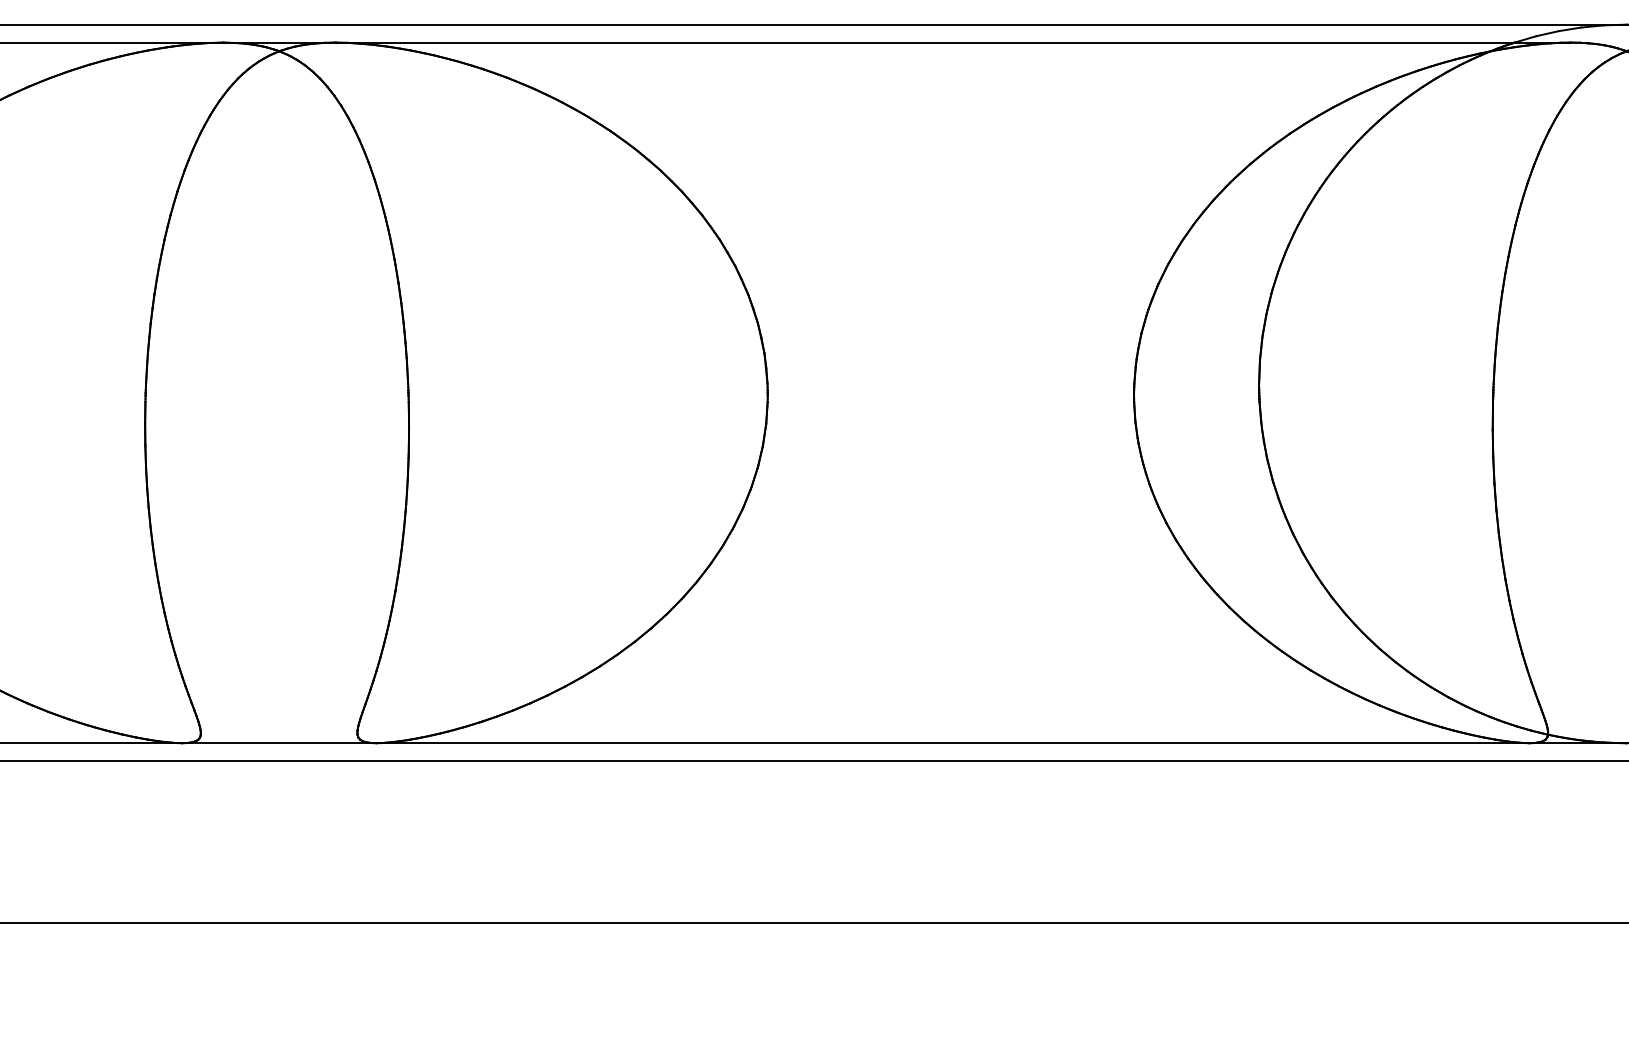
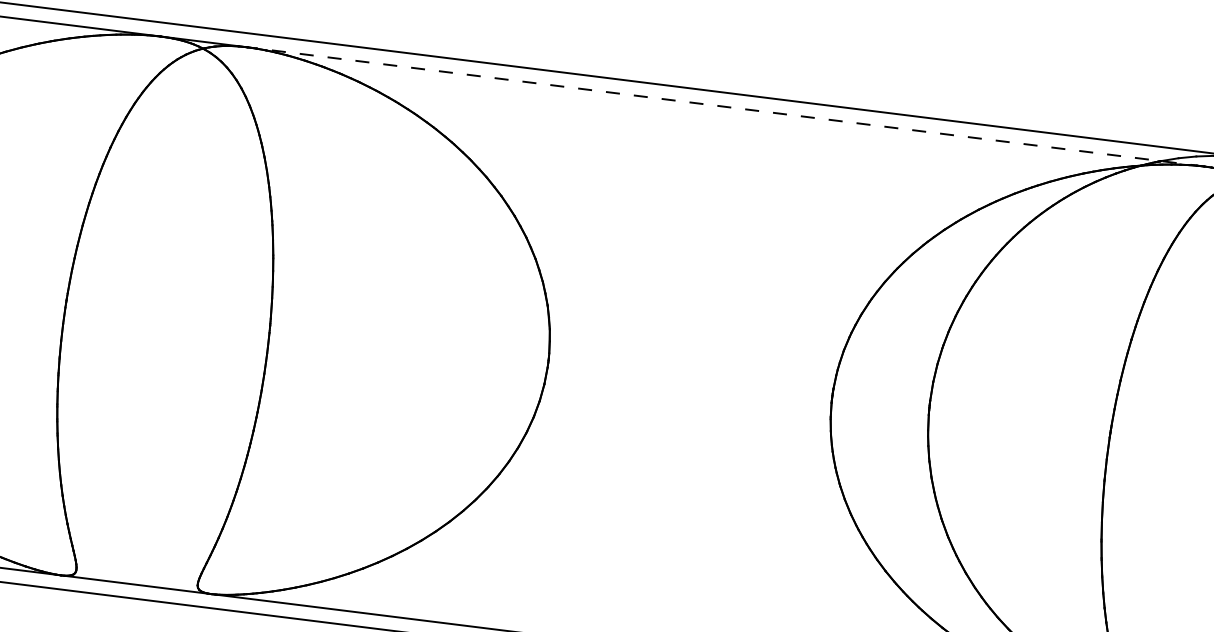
line: (953, 42) -> (726, 106), solid -> dashed

